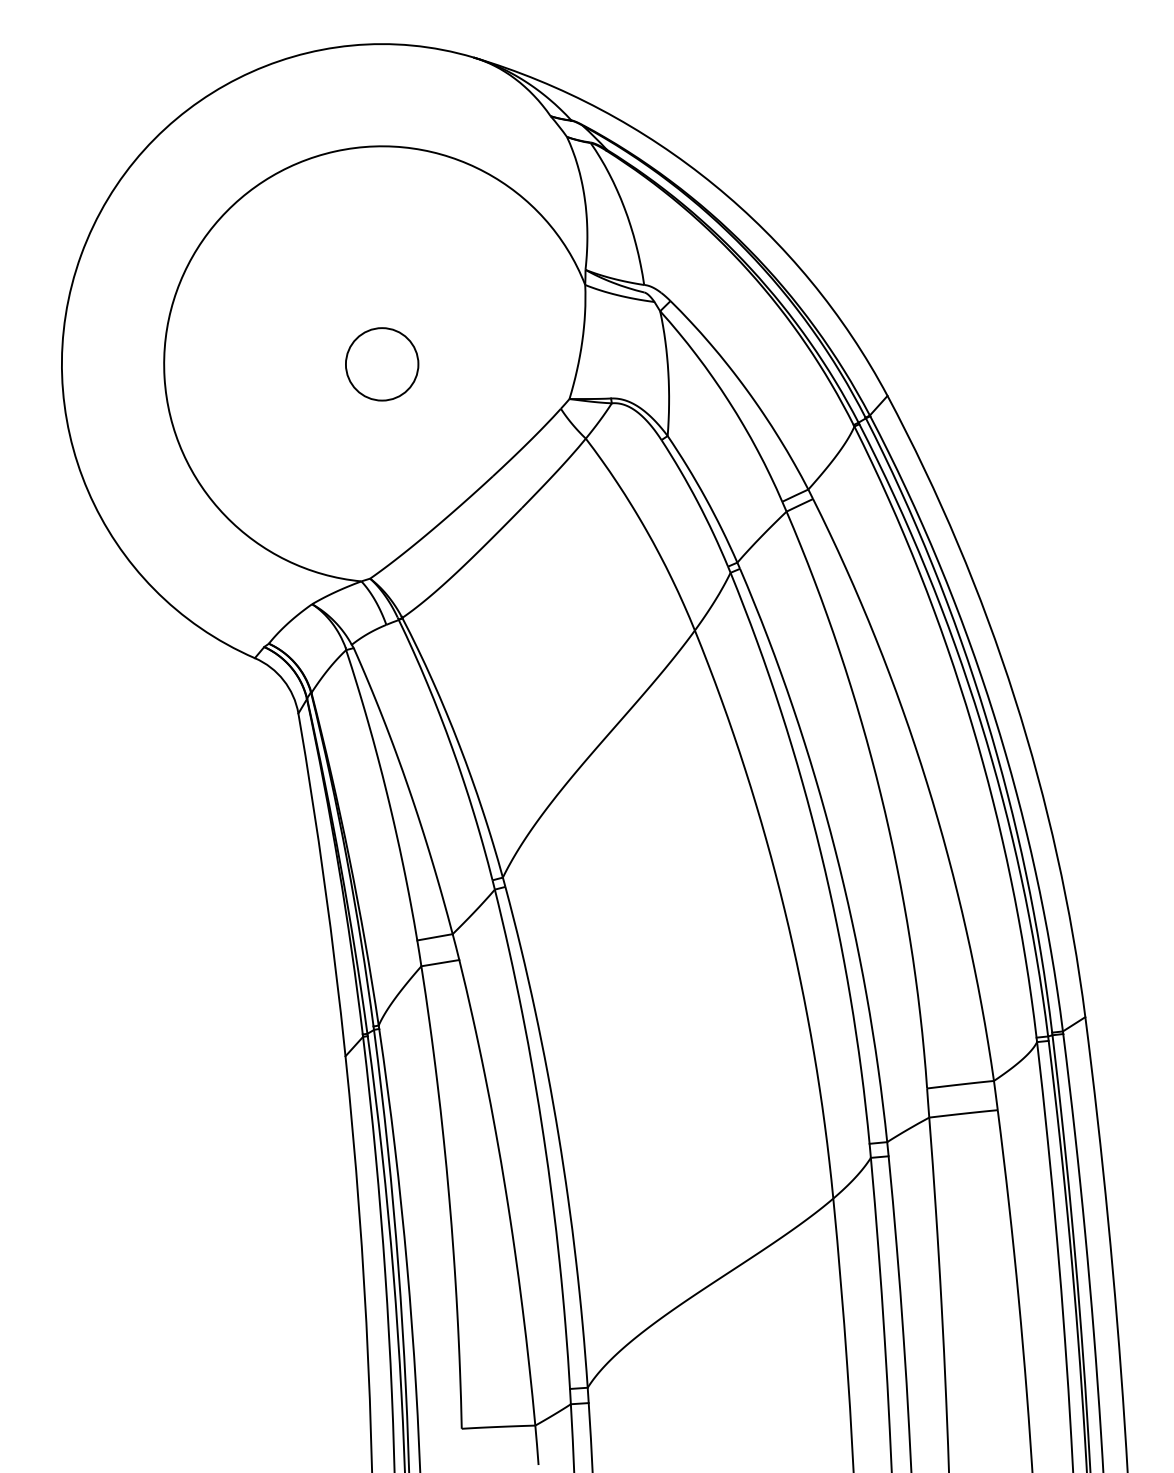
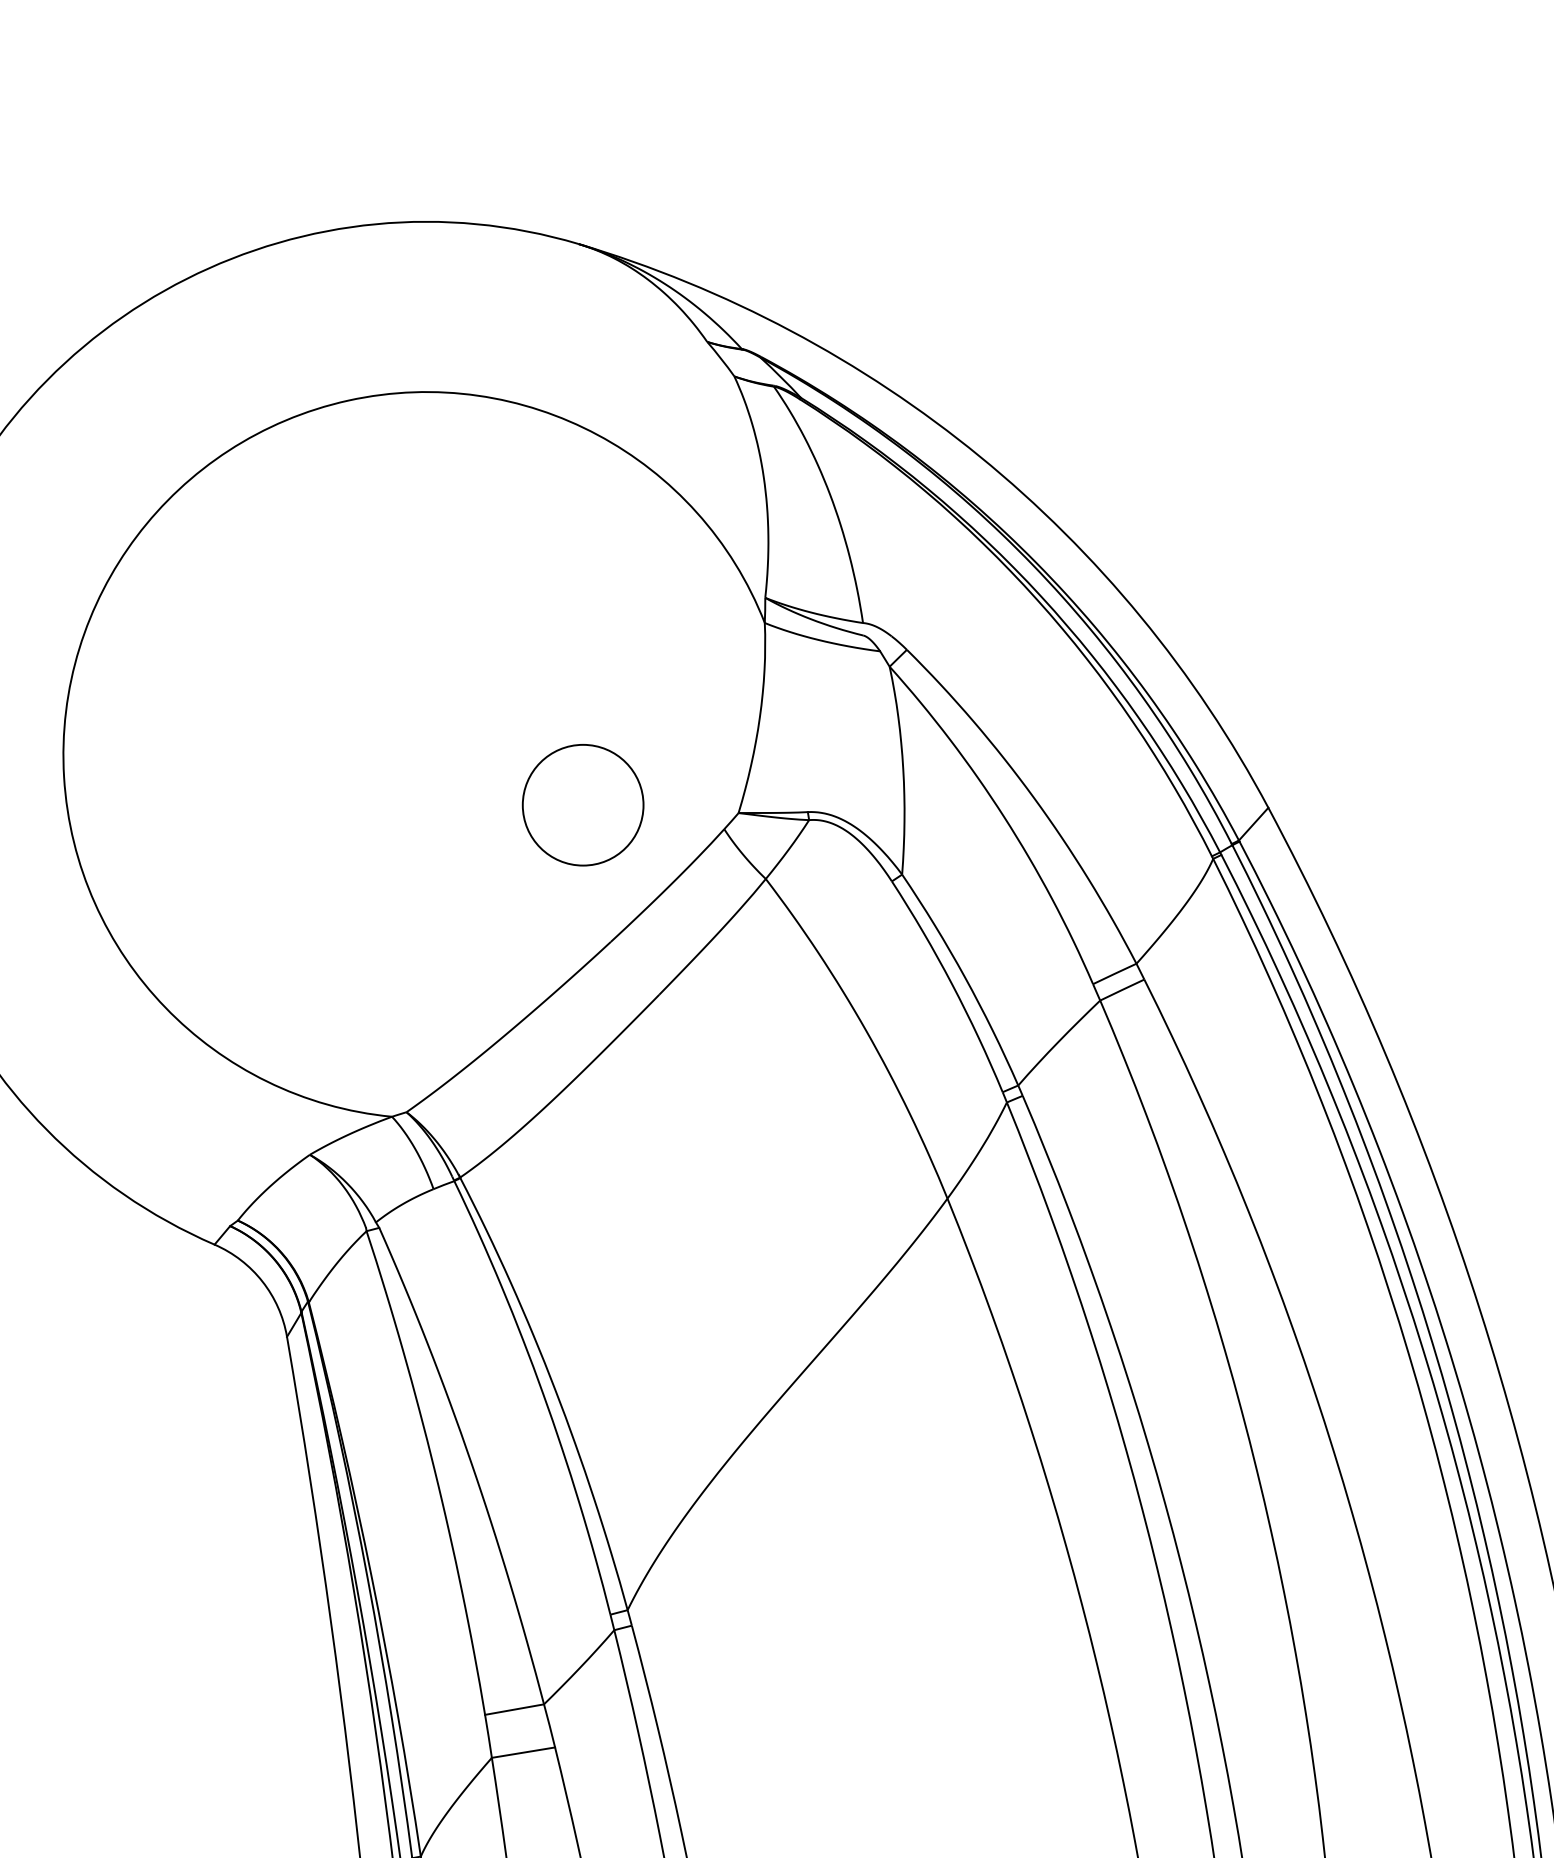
circle: (382, 364) -> (583, 805), moved

